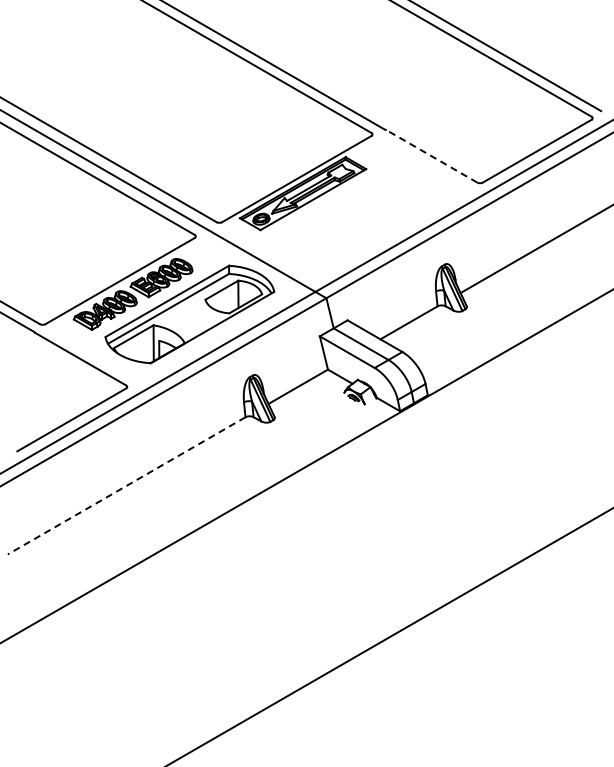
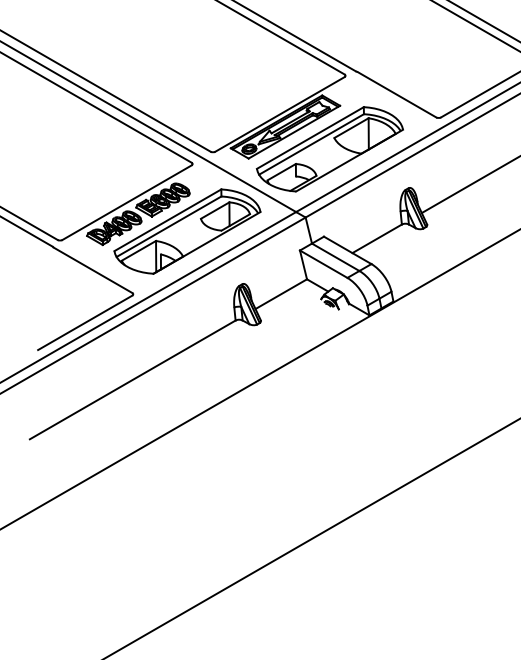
line: (431, 156) -> (396, 94), dashed -> solid
part: (354, 219) -> (329, 149), added
line: (126, 486) -> (132, 380), dashed -> solid

